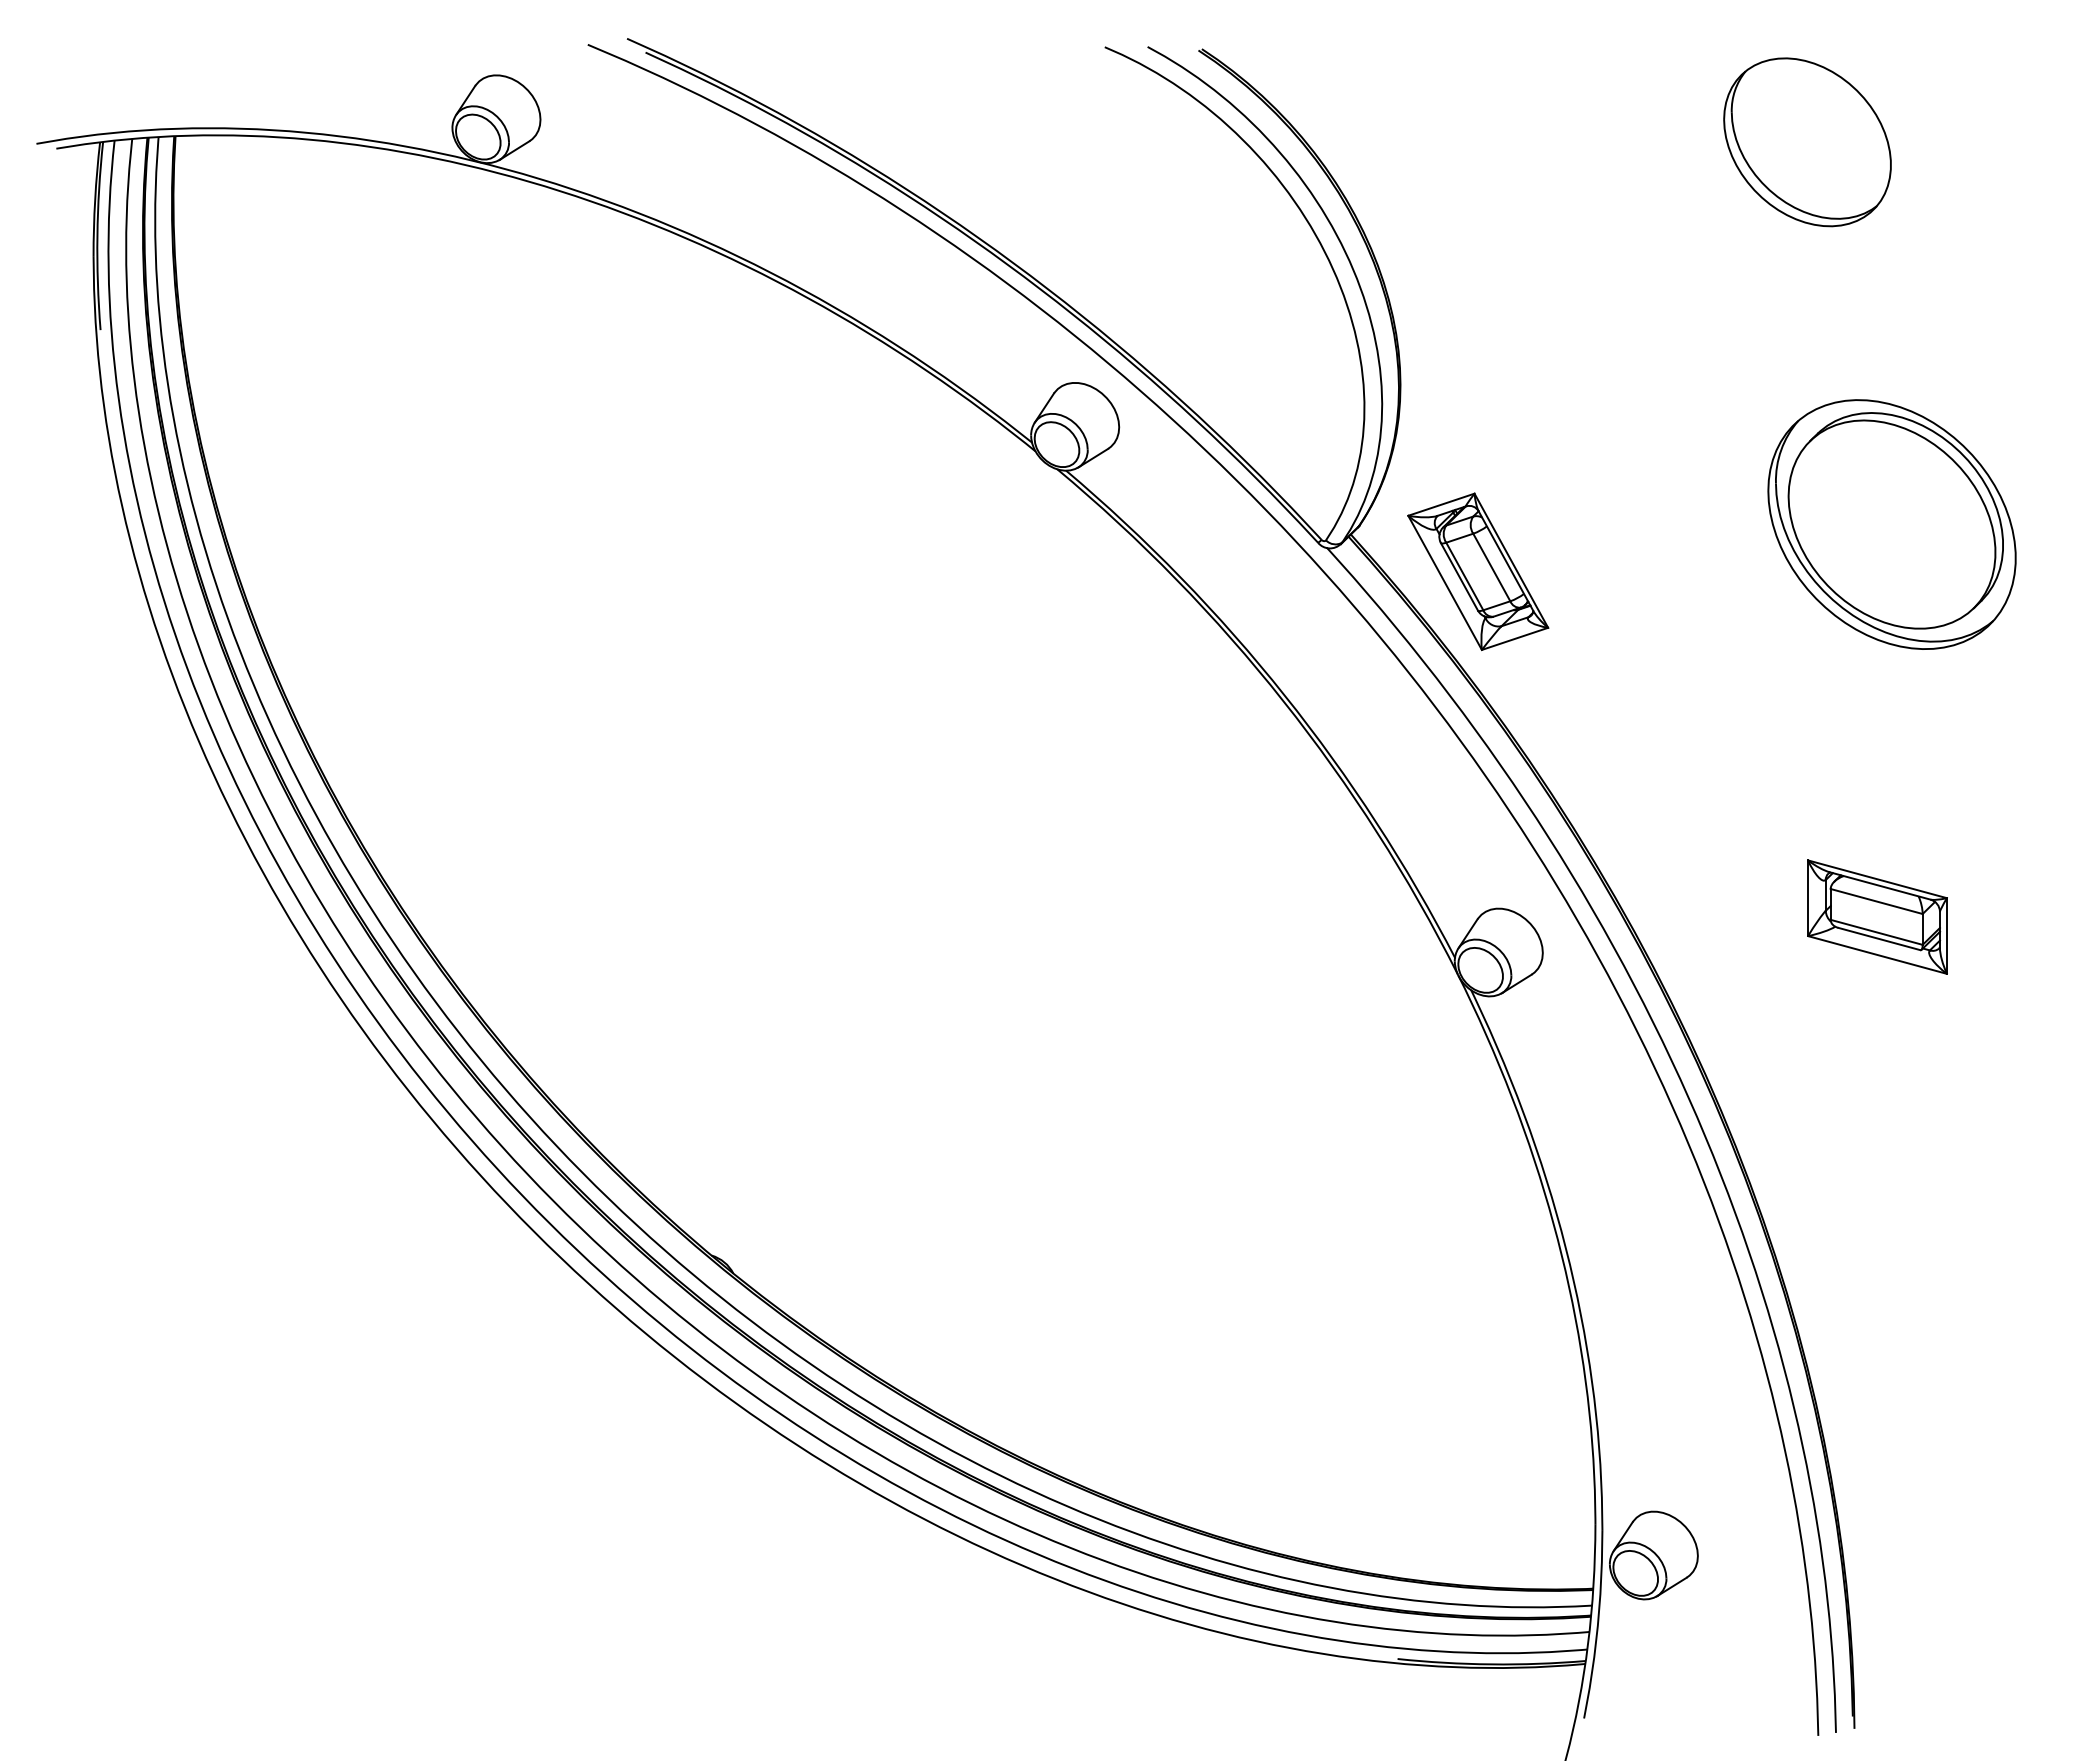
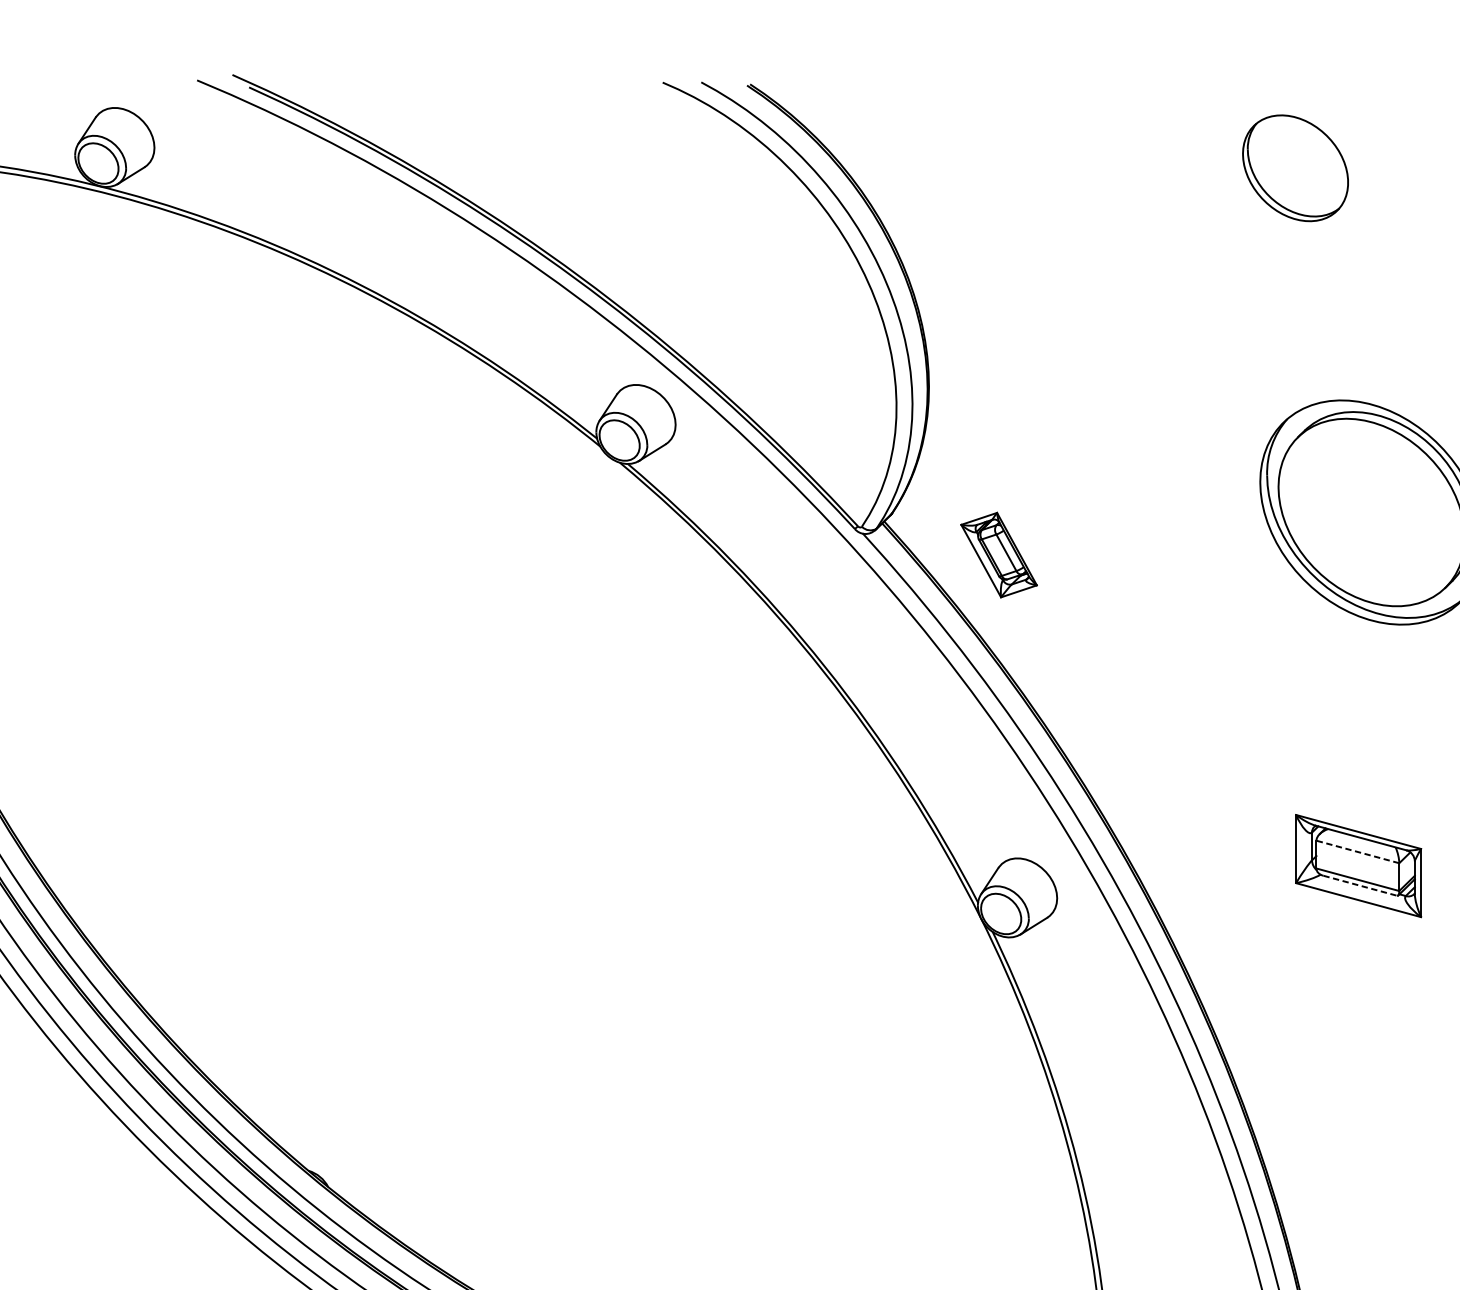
part: (1807, 142) -> (1295, 168), size x0.7
part: (1478, 571) -> (999, 554), size x0.6
line: (1876, 901) -> (1357, 851), solid -> dashed
line: (1879, 939) -> (1360, 886), solid -> dashed

